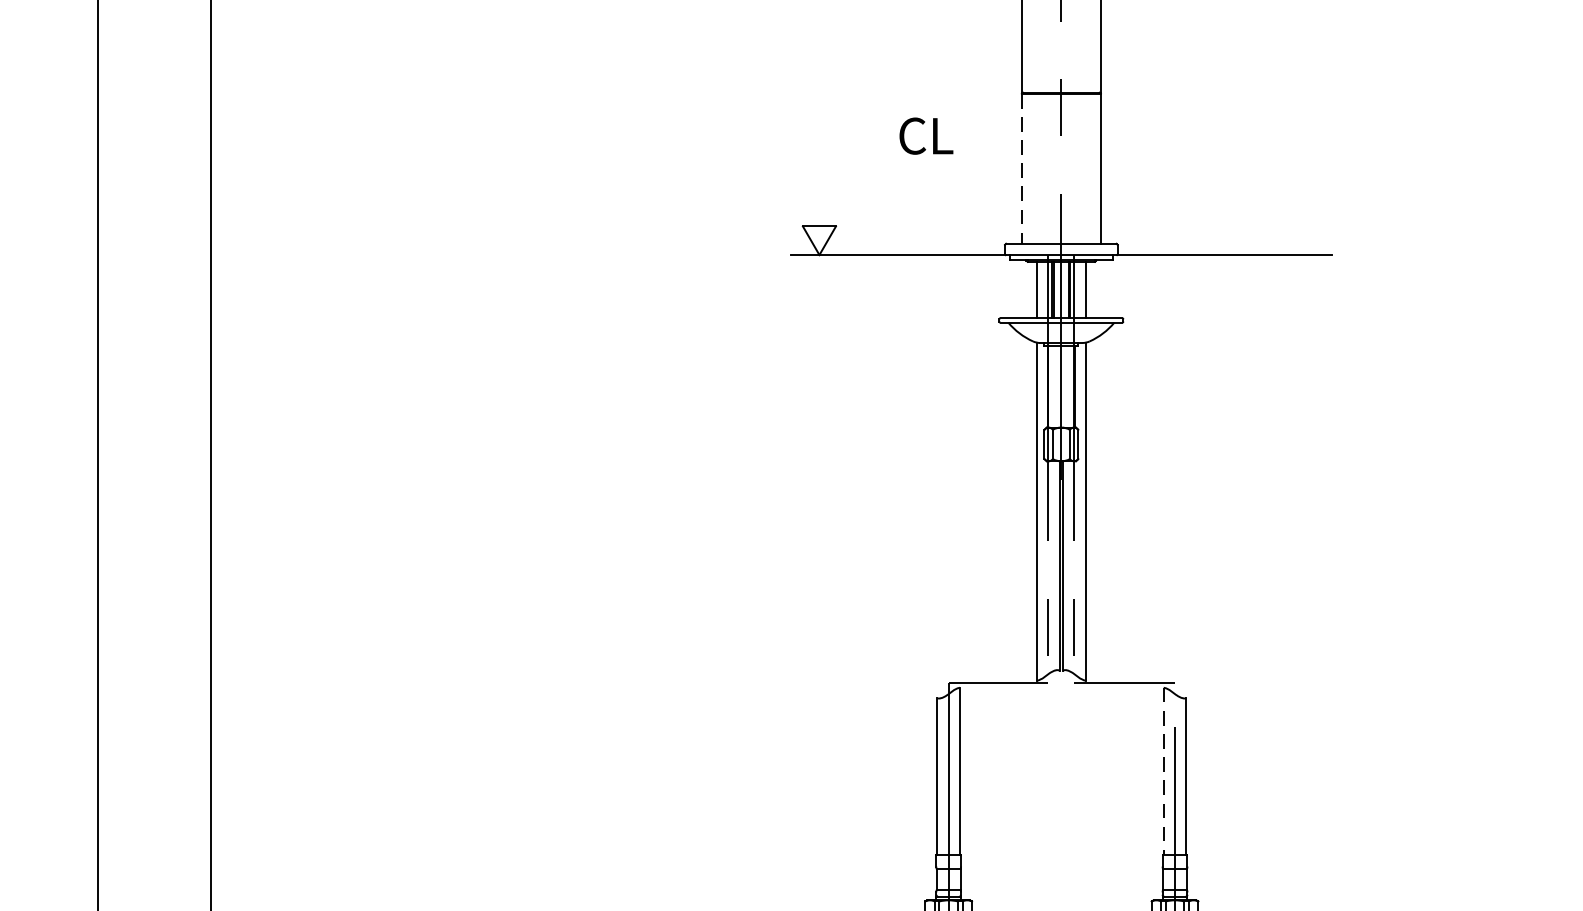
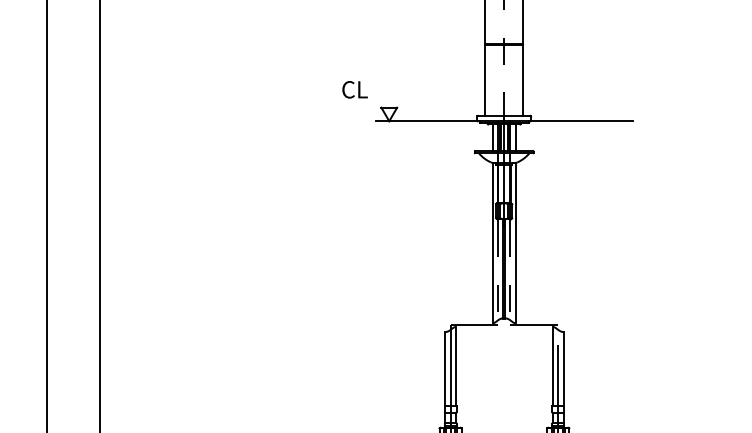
text: (925, 135) -> (354, 89), moved
line: (1021, 169) -> (485, 80), dashed -> solid
line: (1163, 771) -> (552, 366), dashed -> solid

